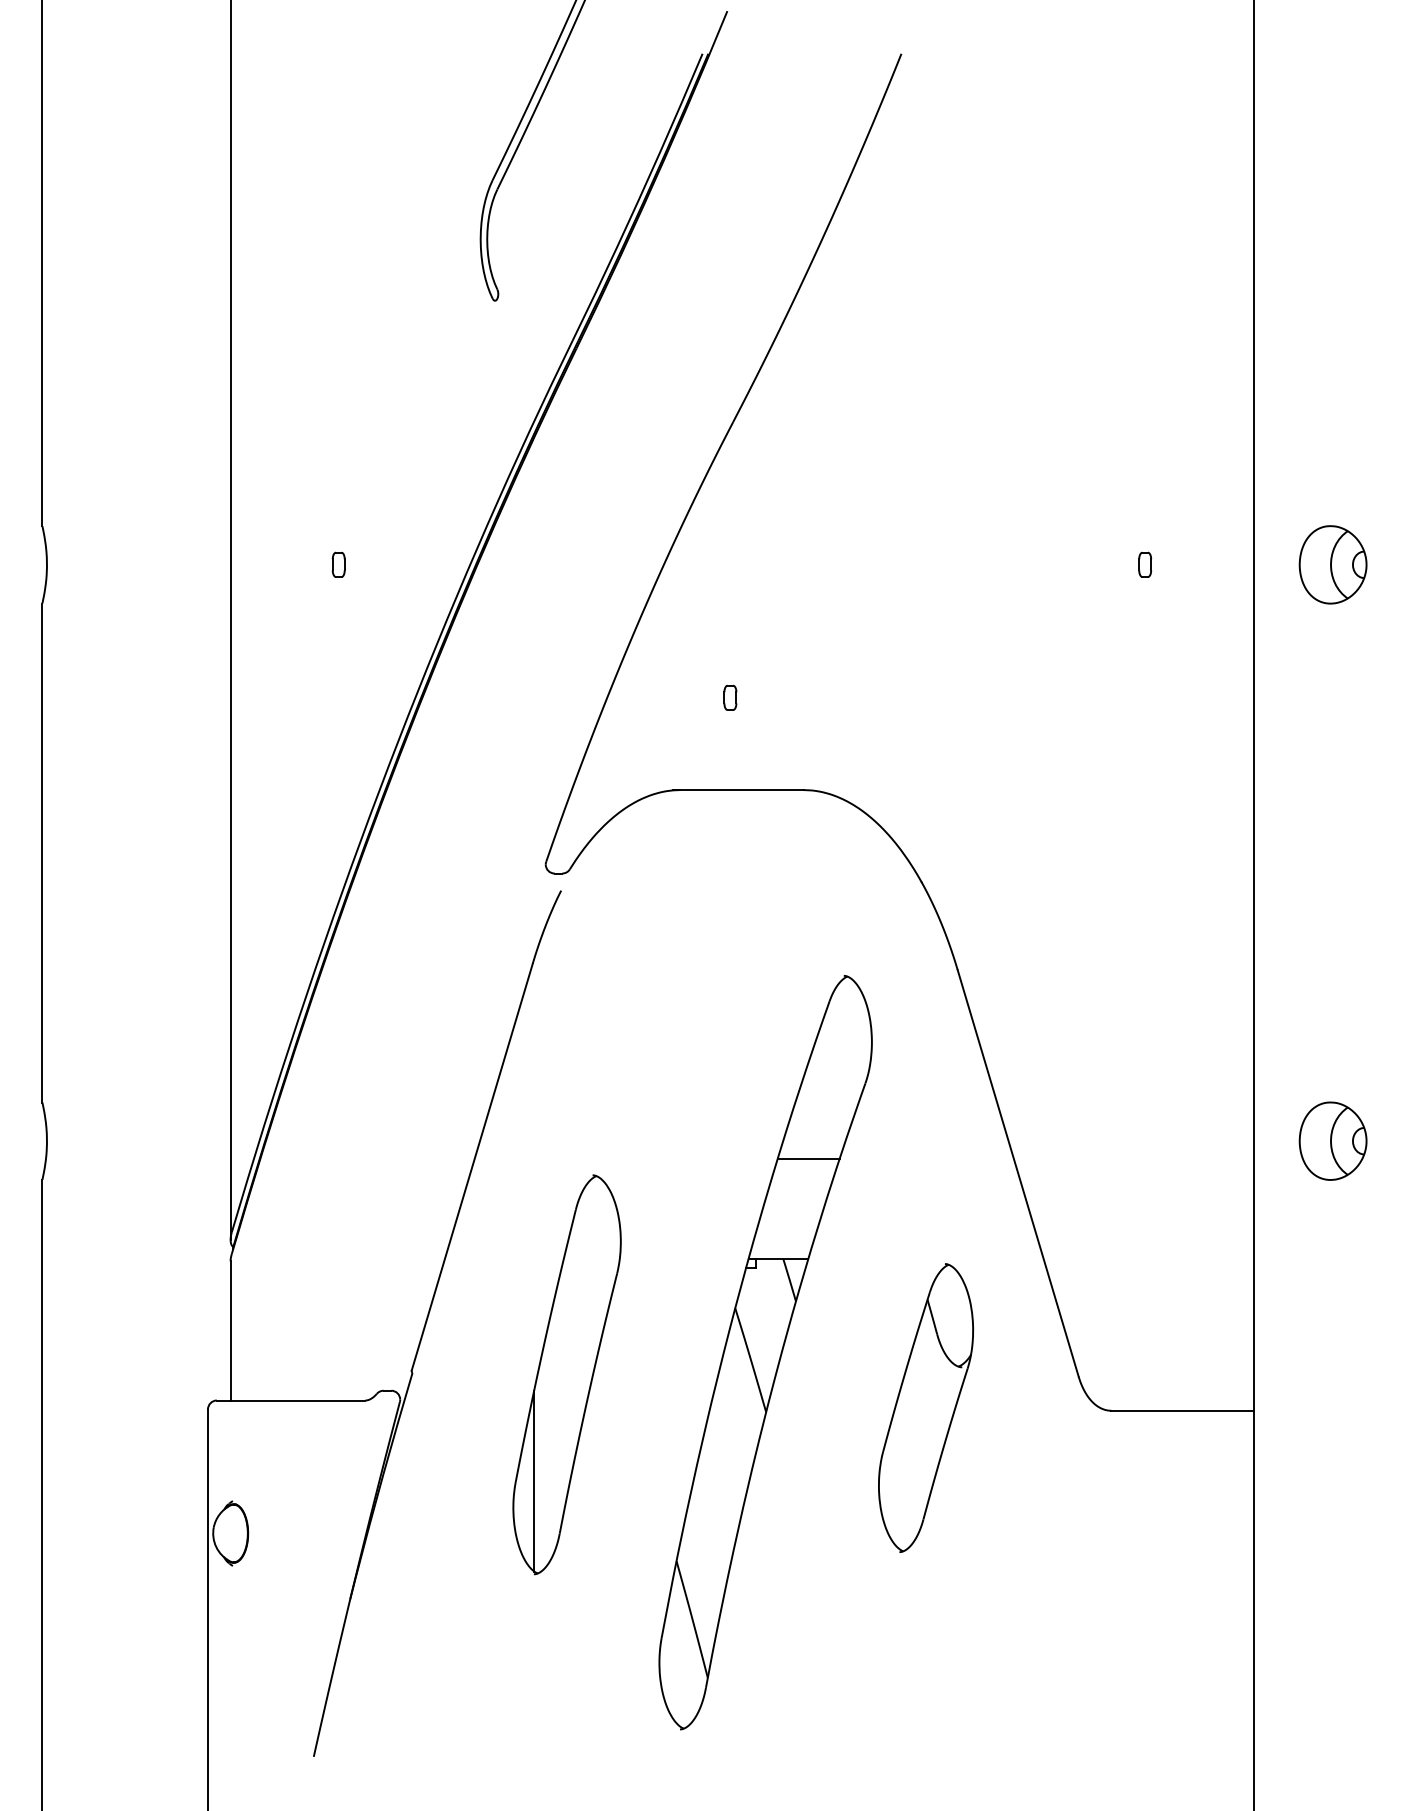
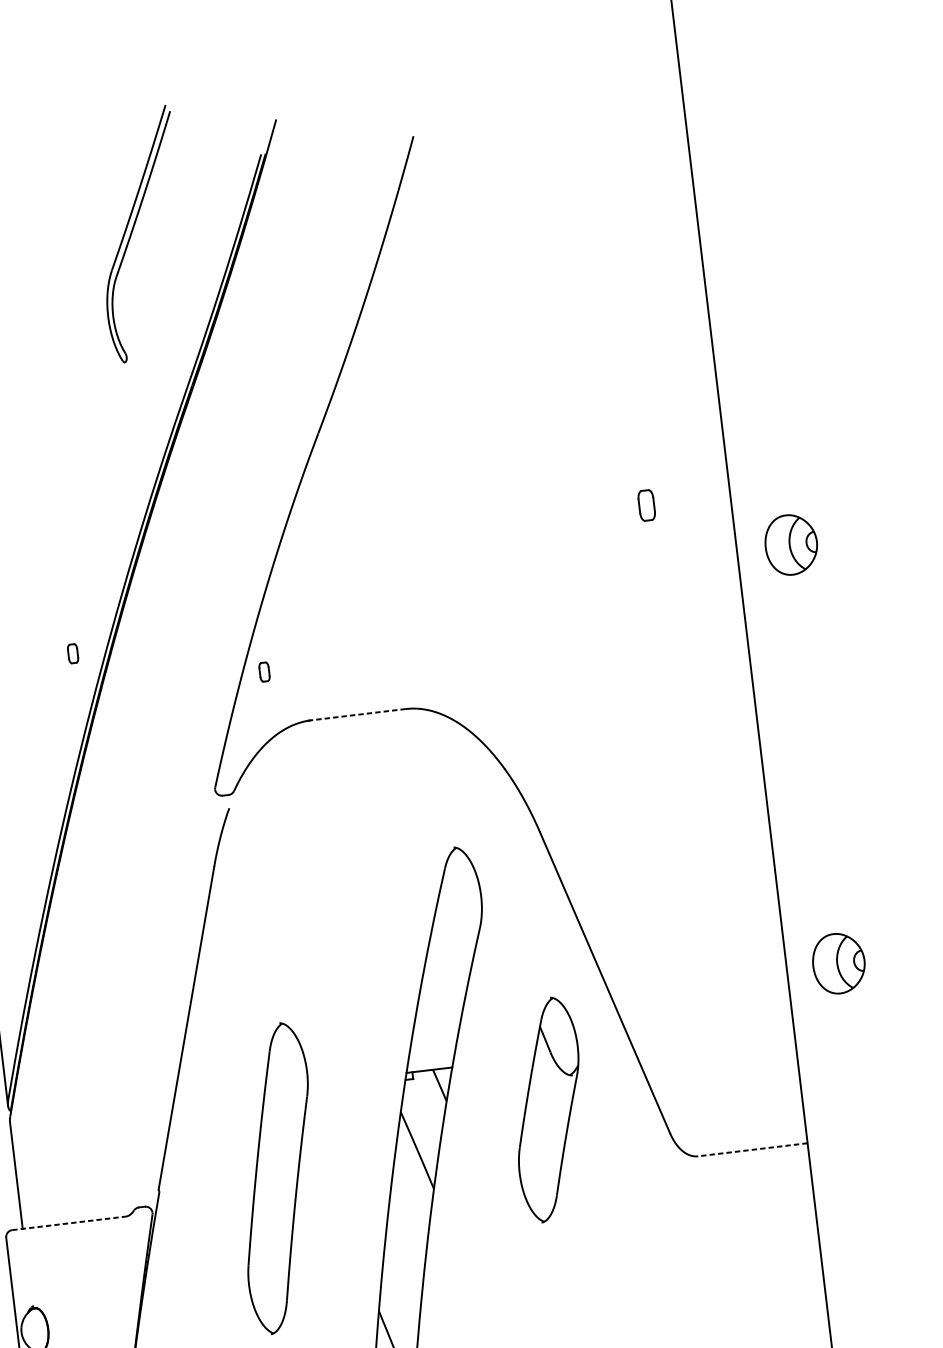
part: (338, 564) -> (72, 653), moved
part: (1145, 564) -> (647, 505), size x1.6
part: (1332, 564) -> (790, 544), moved
part: (730, 697) -> (264, 671), moved
line: (737, 790) -> (355, 715), solid -> dashed
part: (1332, 1140) -> (838, 963), moved
line: (808, 1158) -> (443, 990), removed
line: (291, 1400) -> (69, 1223), solid -> dashed
part: (926, 1407) -> (549, 1109), moved
line: (1182, 1410) -> (752, 1149), solid -> dashed
line: (534, 1480) -> (262, 1262), removed

